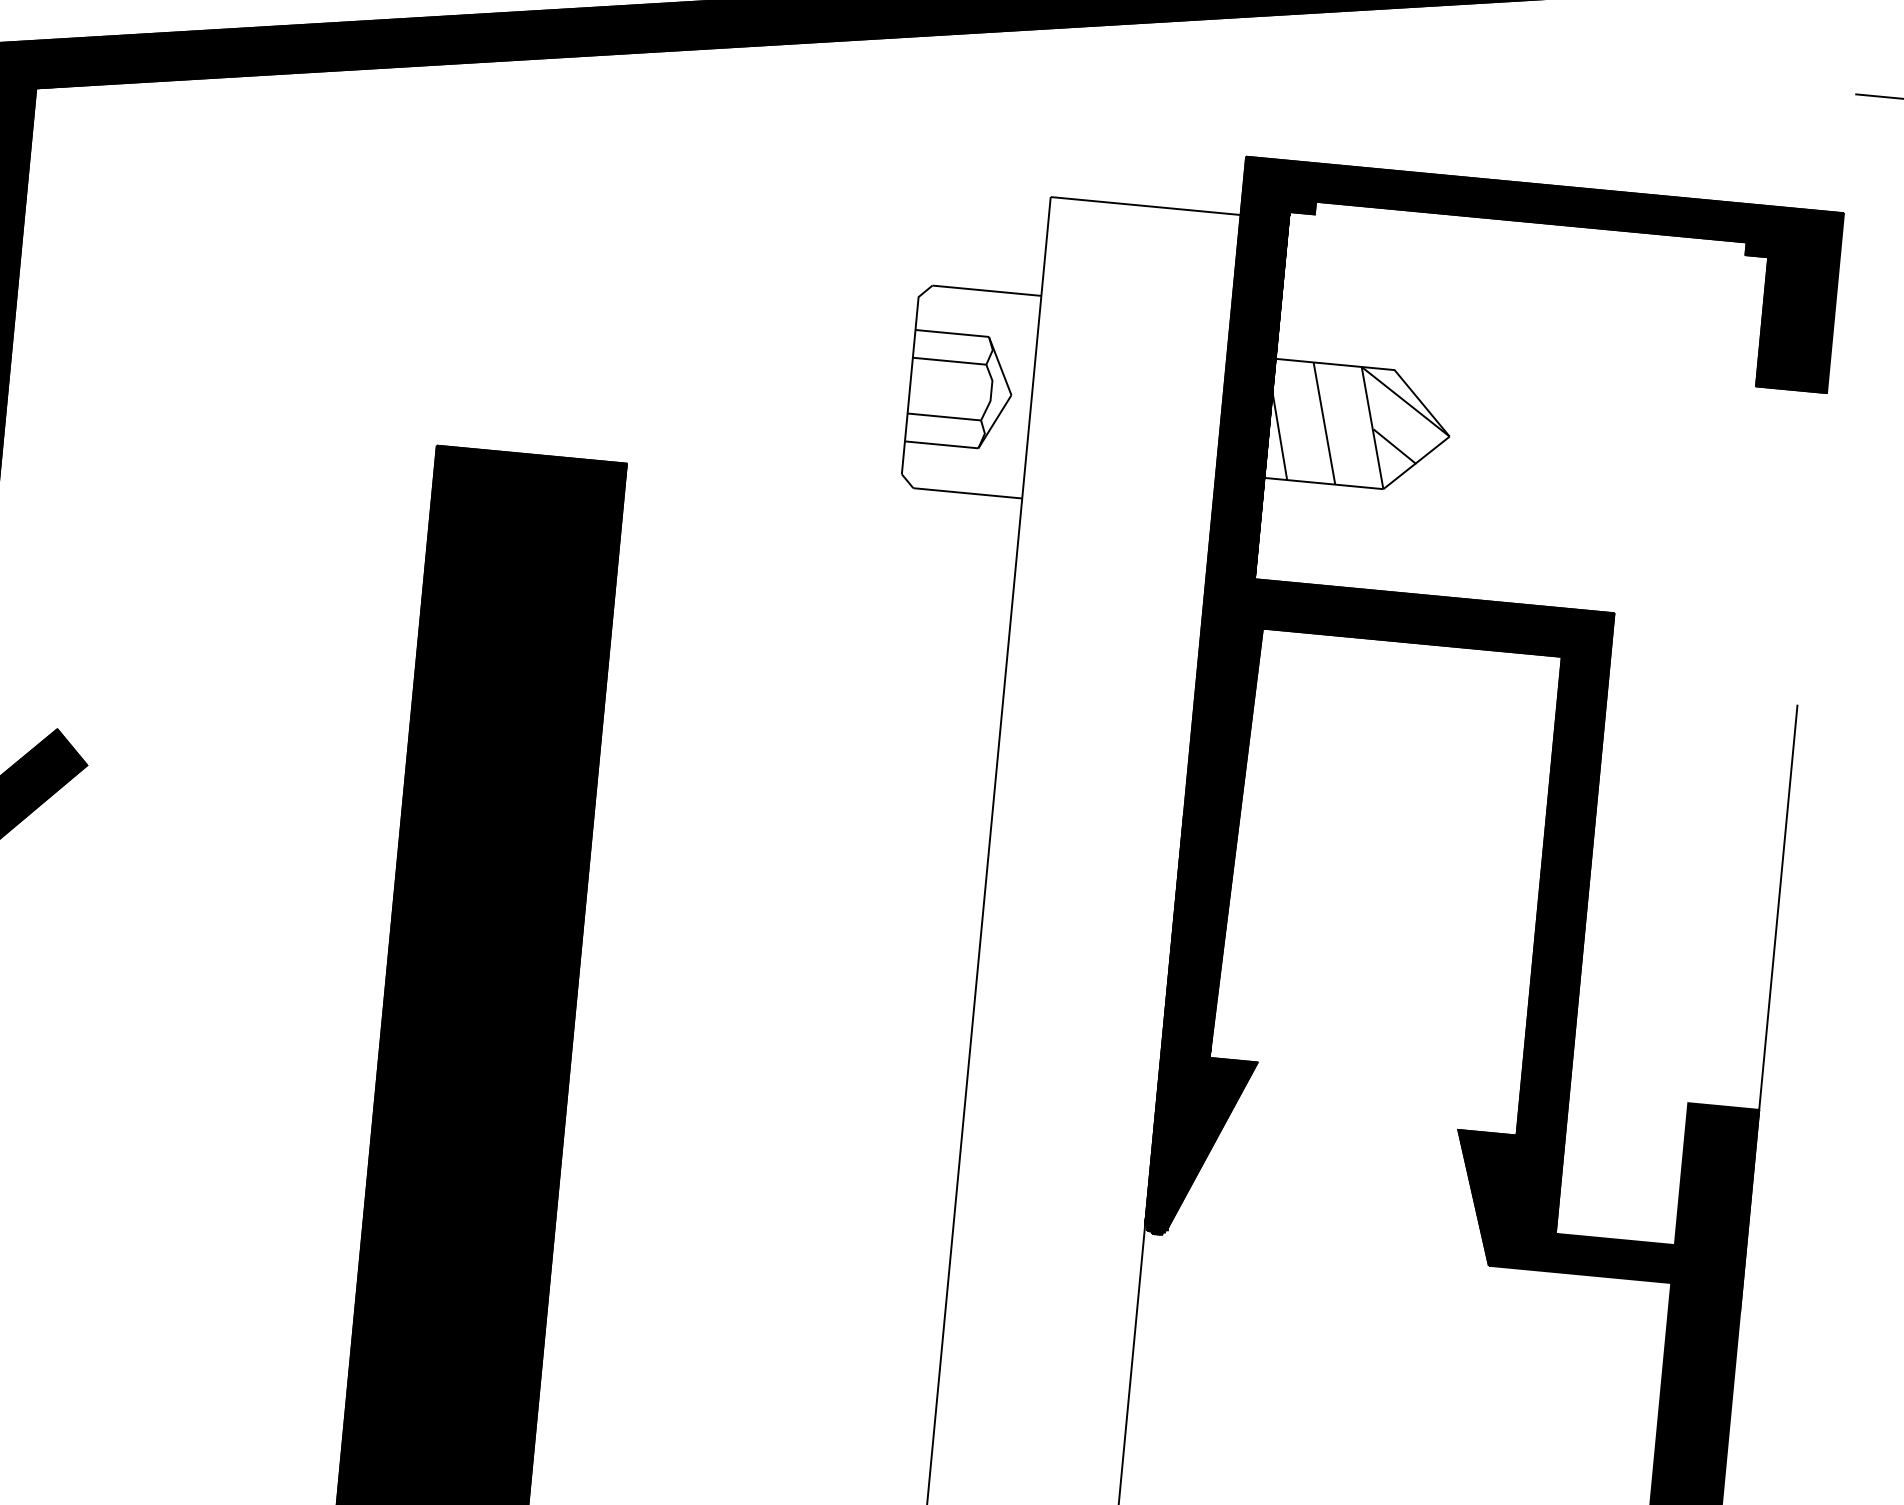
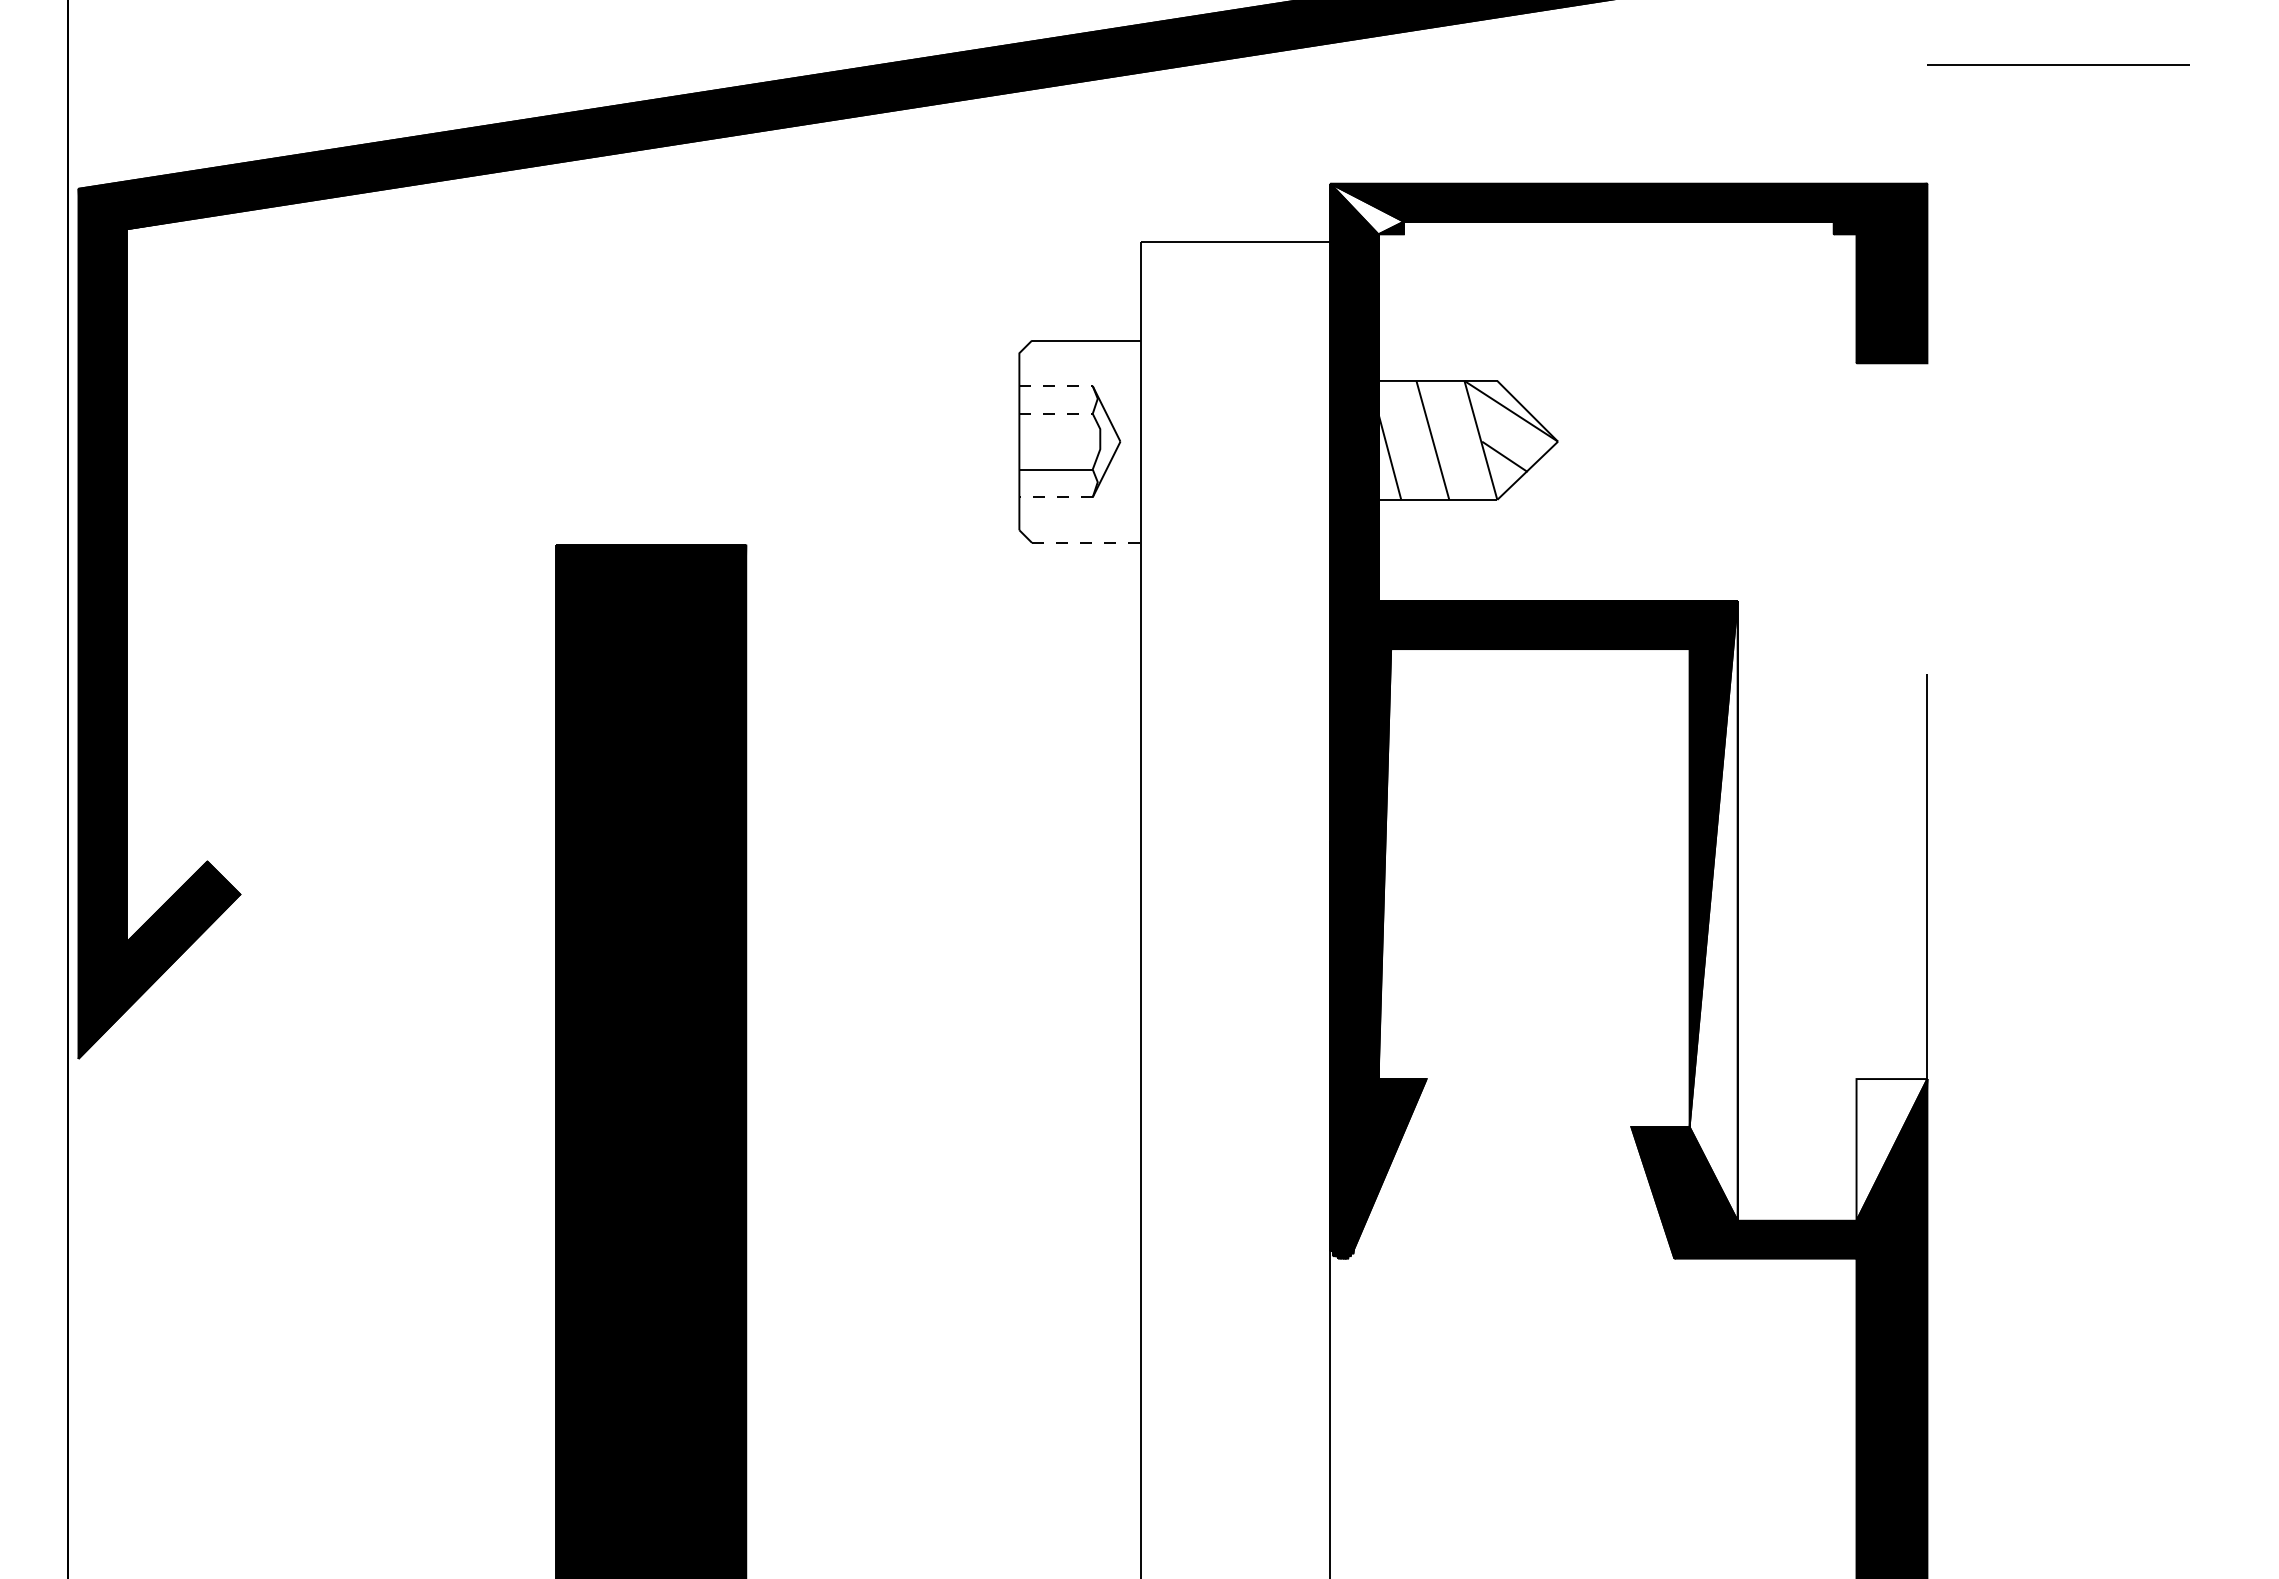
fill: (1279, 184) -> (1366, 208), removed
line: (952, 333) -> (1056, 386), solid -> dashed
line: (950, 360) -> (1056, 413), solid -> dashed
line: (942, 445) -> (1056, 497), solid -> dashed
line: (967, 492) -> (1086, 542), solid -> dashed
fill: (1560, 920) -> (1713, 910), removed
fill: (1716, 1177) -> (1891, 1149), removed

